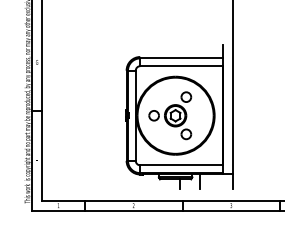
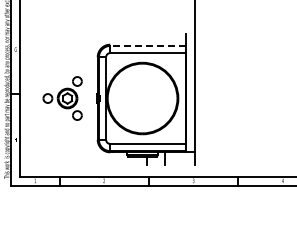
line: (180, 57) -> (147, 45), solid -> dashed
part: (170, 115) -> (62, 98), moved

